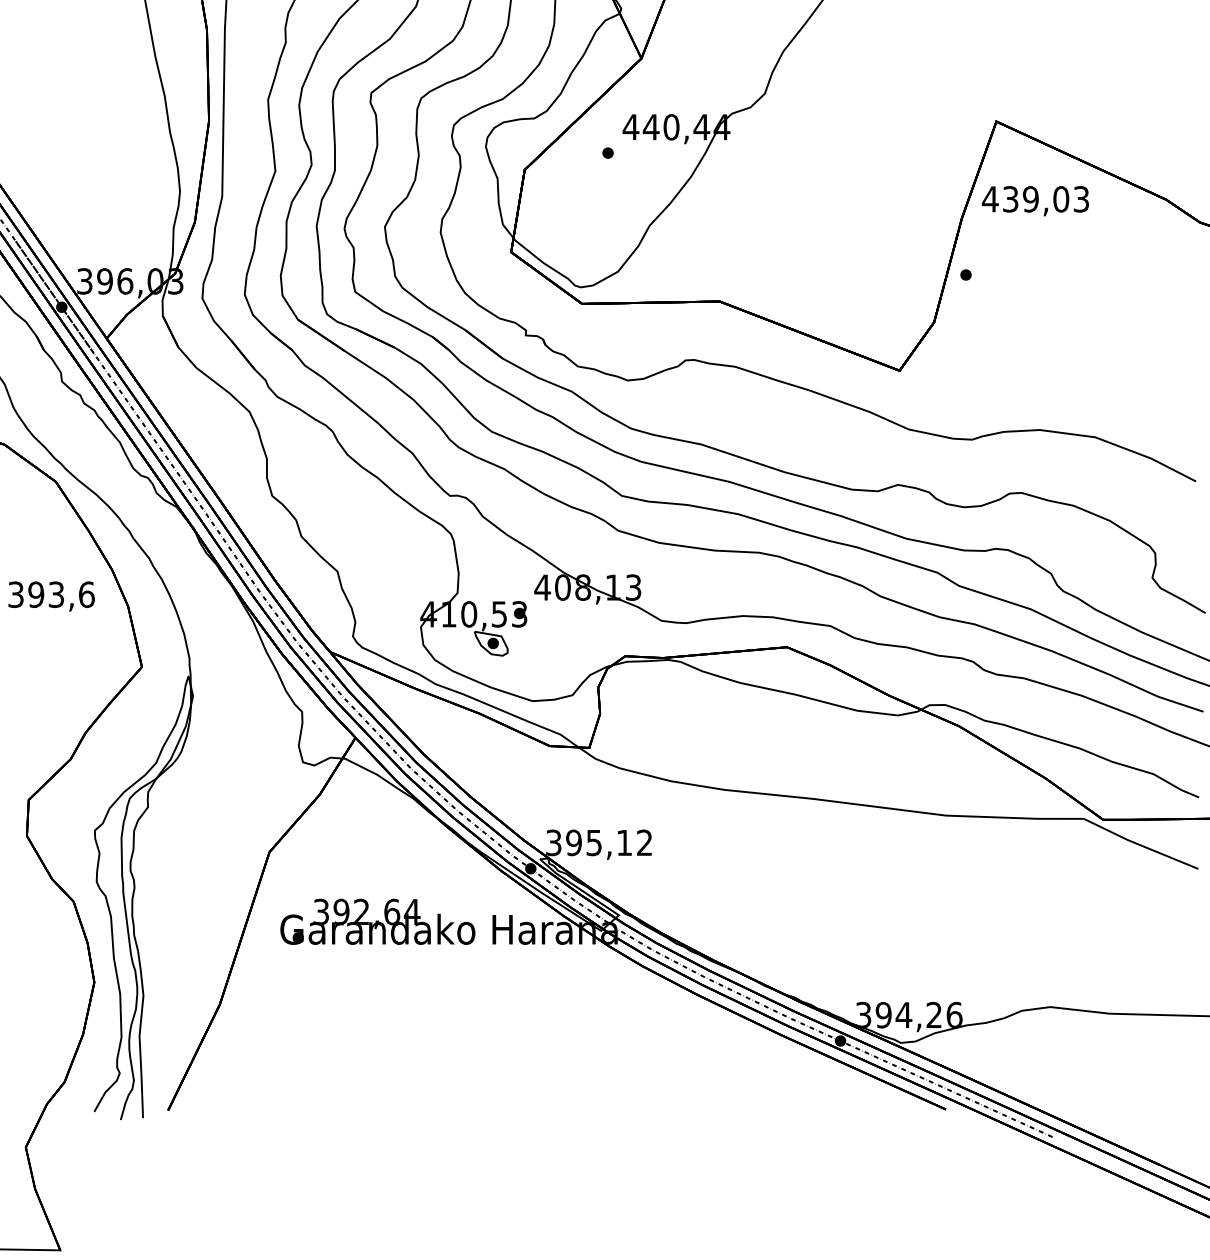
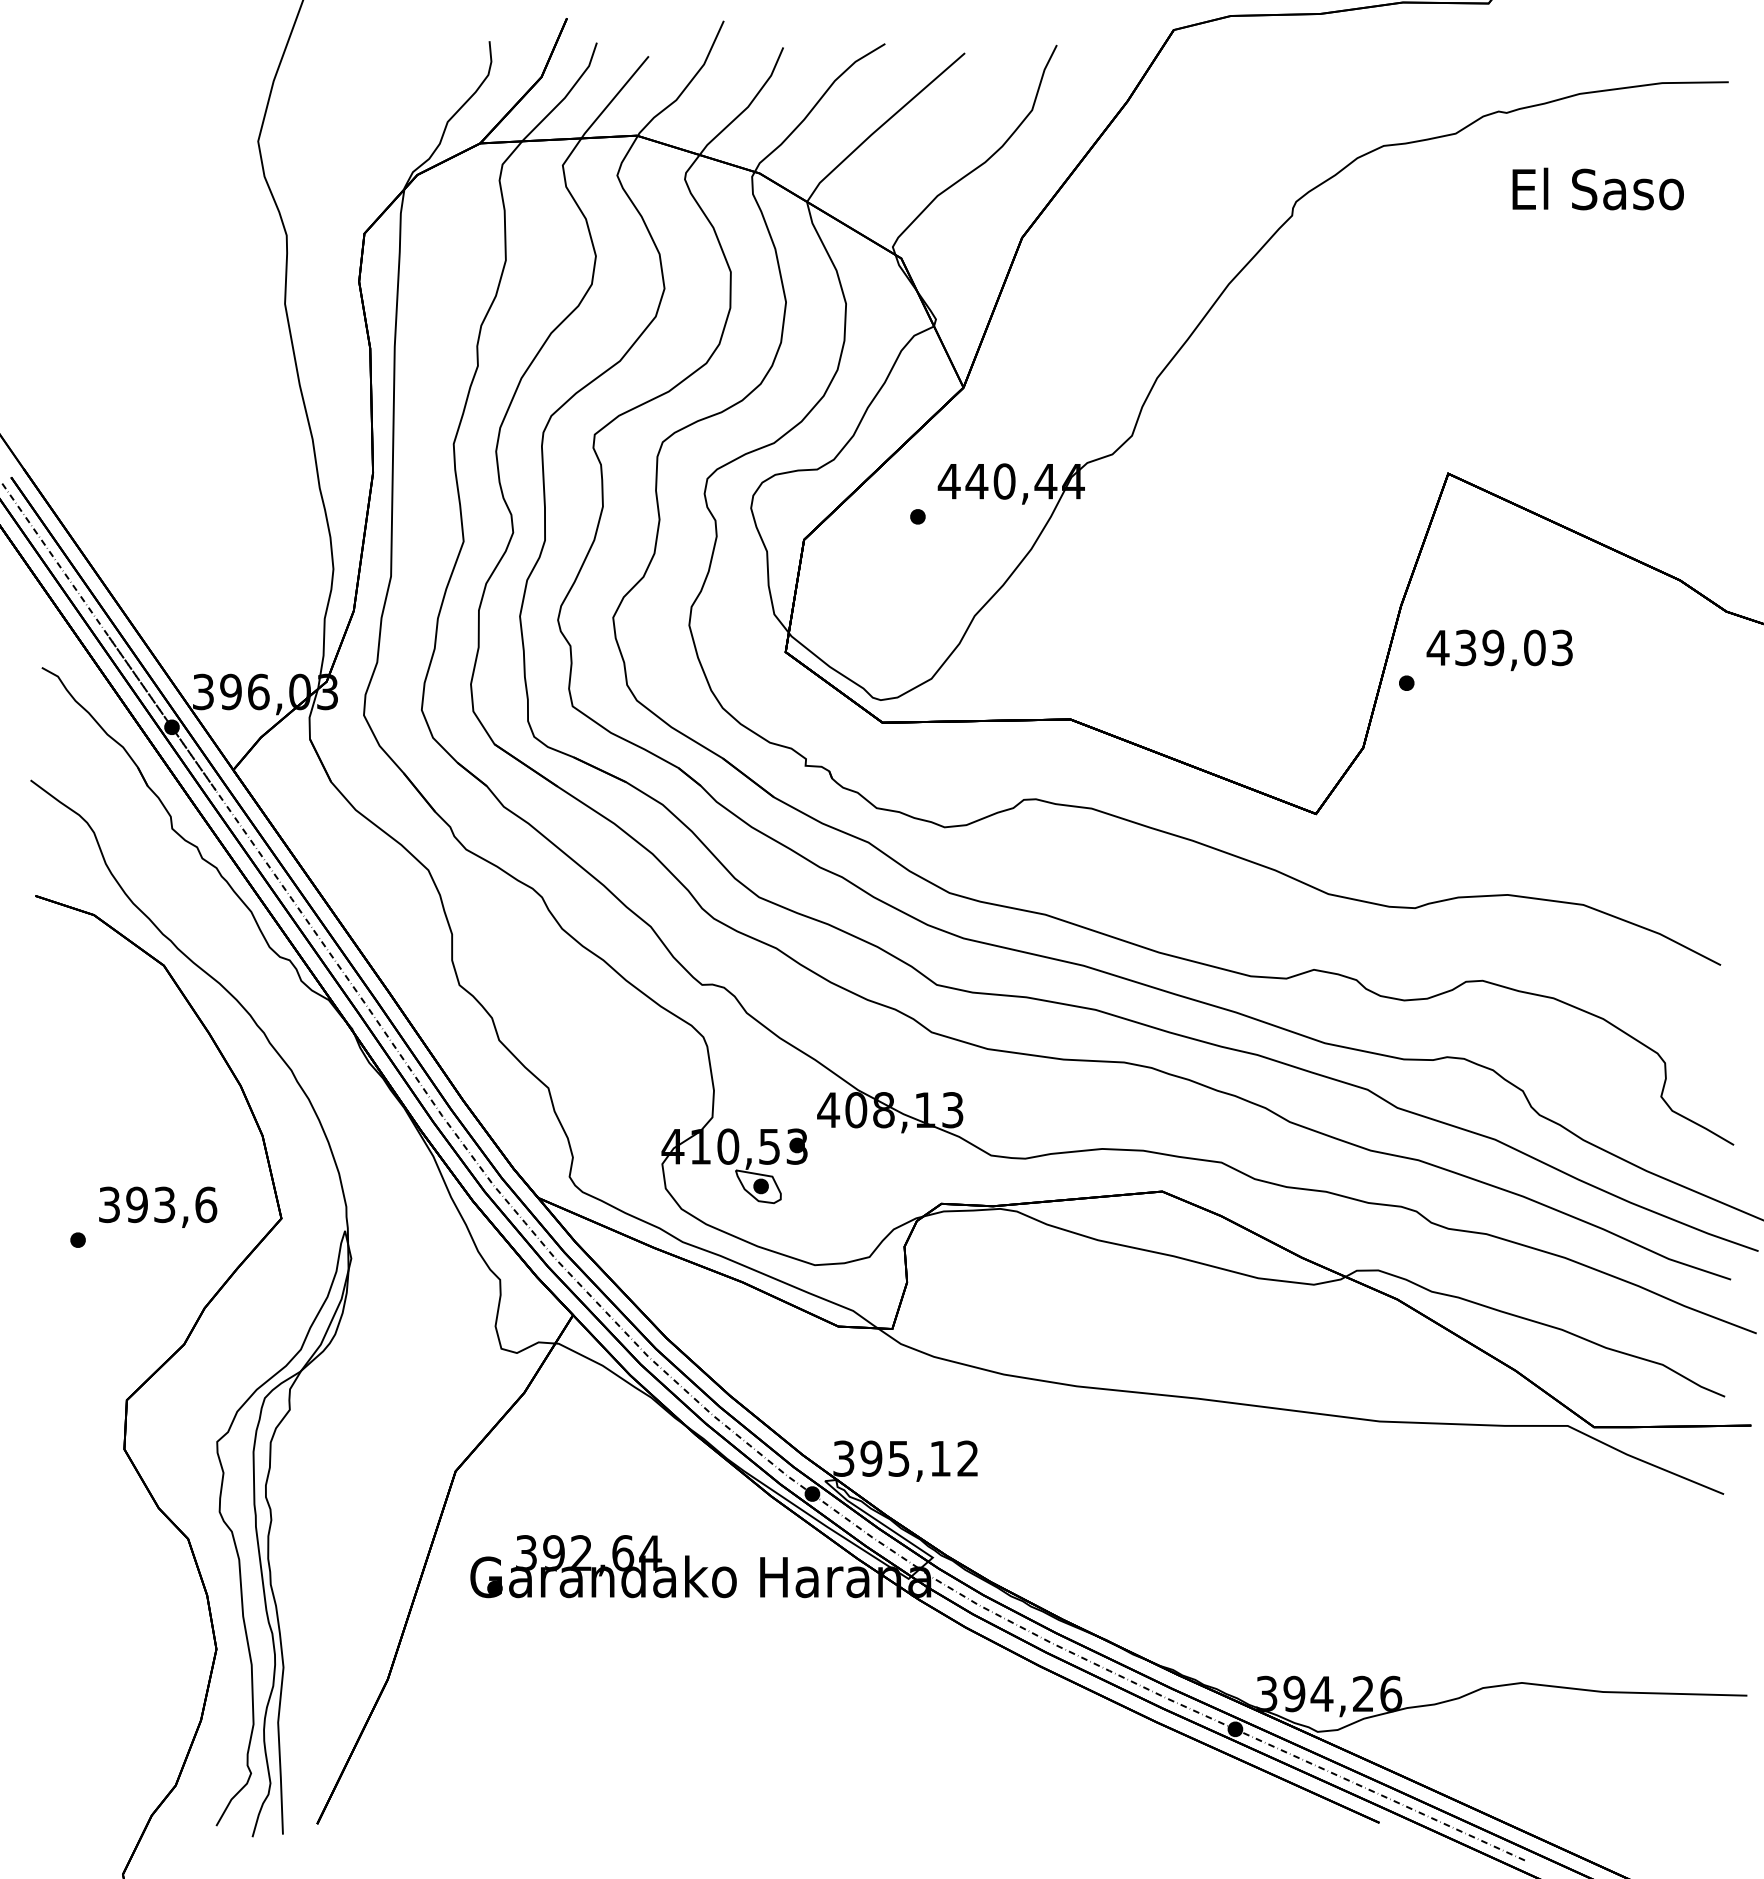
text: (1035, 201) -> (1499, 650), moved
text: (51, 595) -> (158, 1206), moved

